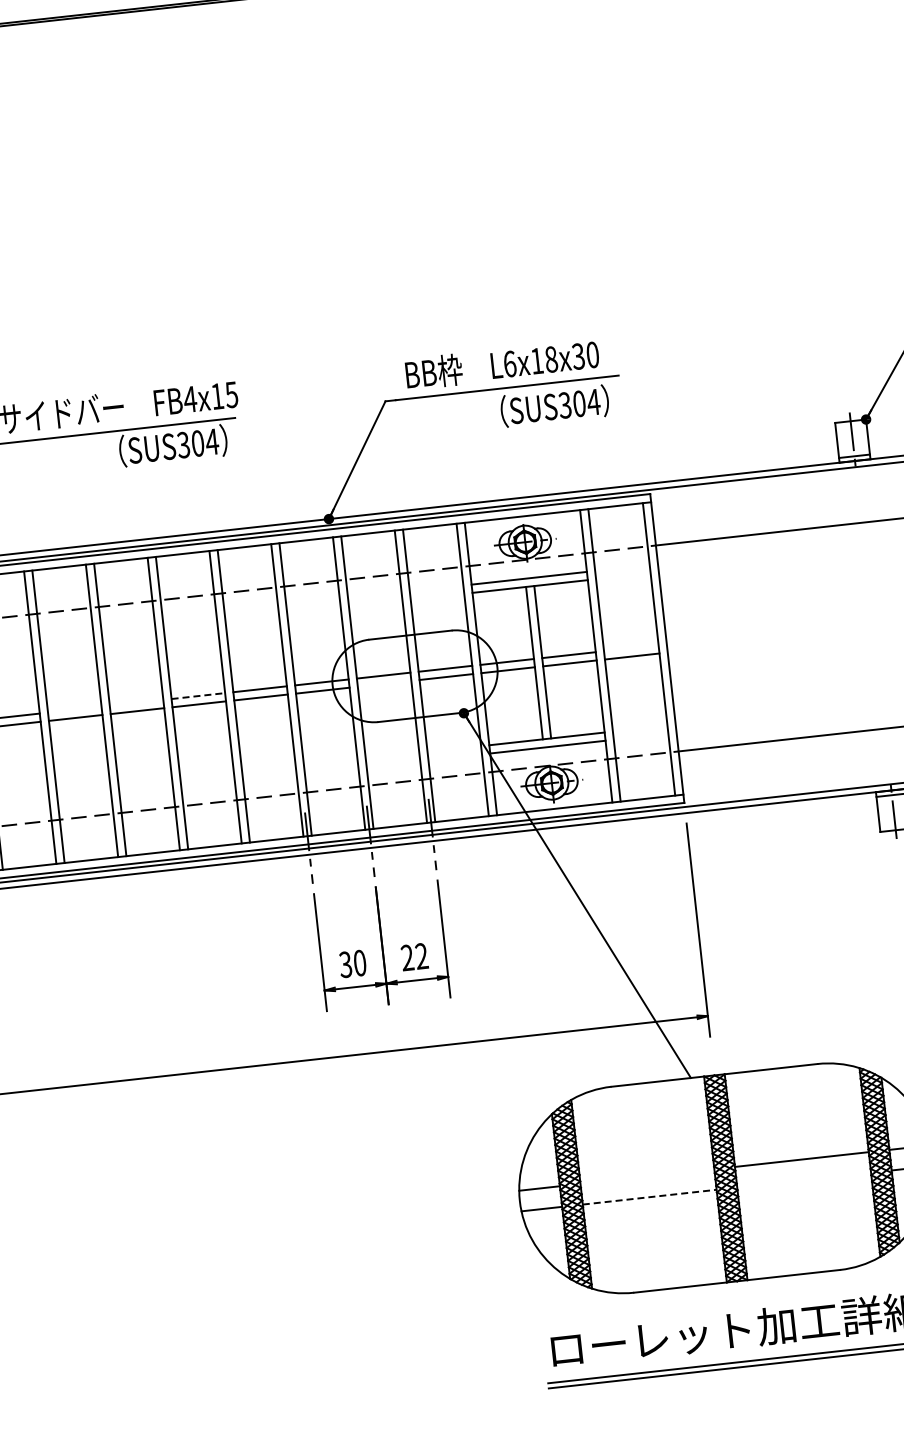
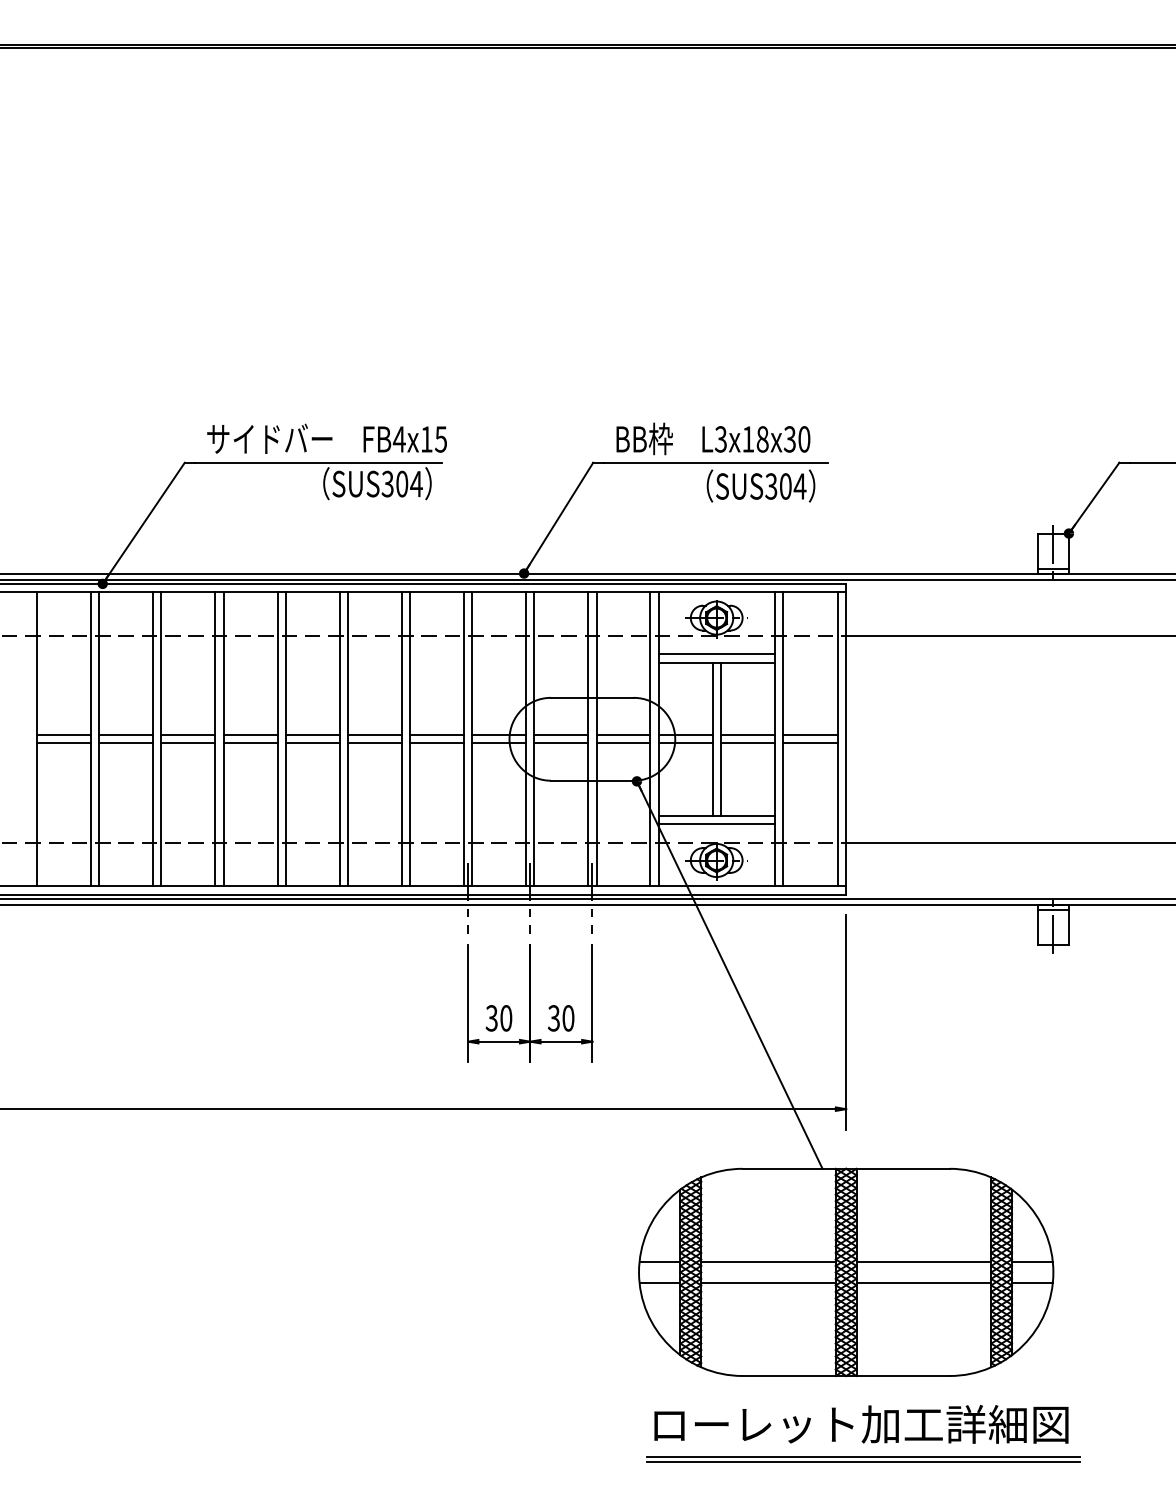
text: (509, 364) -> (720, 439), L6x18x30 -> L3x18x30
line: (631, 648) -> (810, 735), added
line: (384, 683) -> (561, 743), added
line: (198, 696) -> (374, 735), dashed -> solid
line: (136, 703) -> (312, 735), added
line: (74, 710) -> (250, 735), added
text: (413, 957) -> (560, 1018), 22 -> 30
line: (647, 1177) -> (768, 1262), added
line: (803, 1179) -> (923, 1282), added
line: (650, 1196) -> (769, 1282), dashed -> solid

